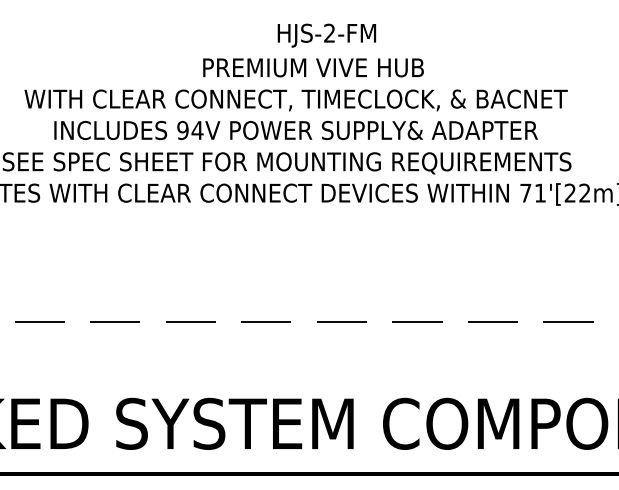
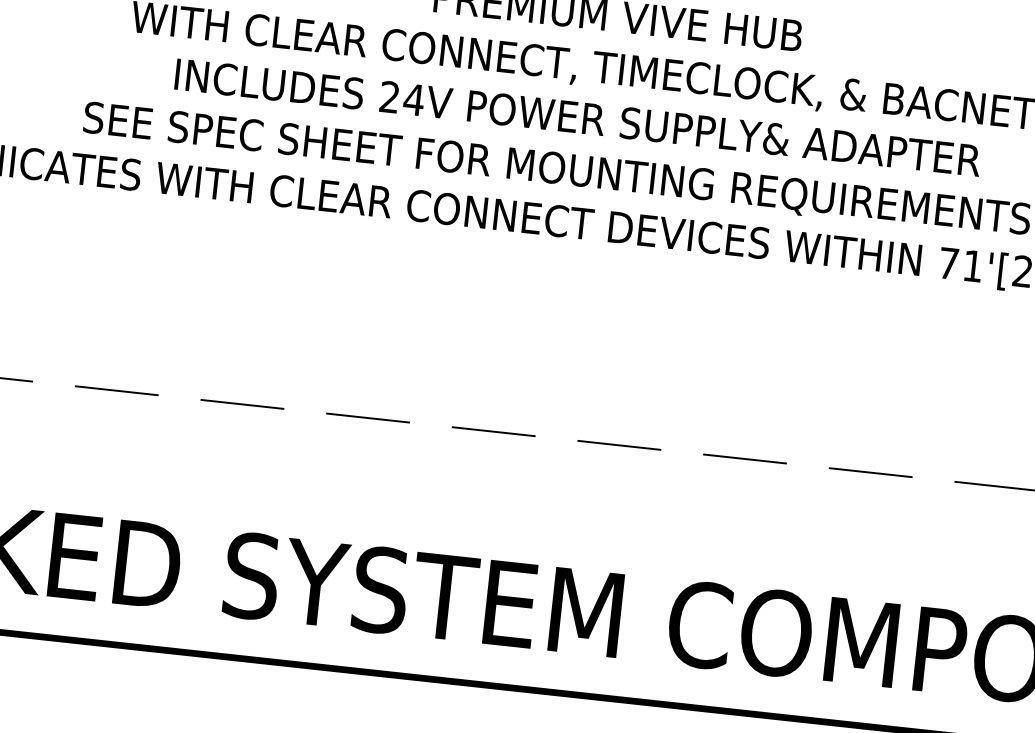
text: (182, 130) -> (388, 97), 94V -> 24V

